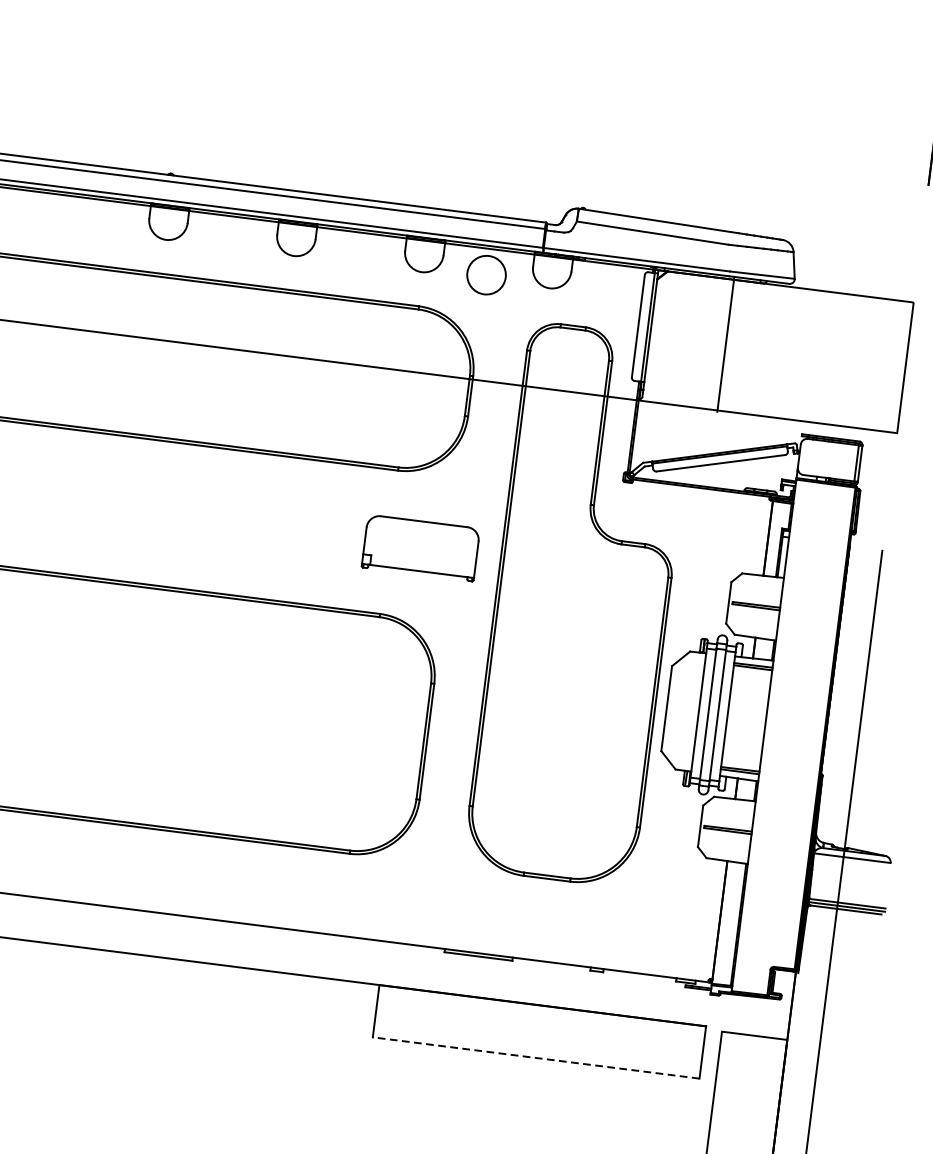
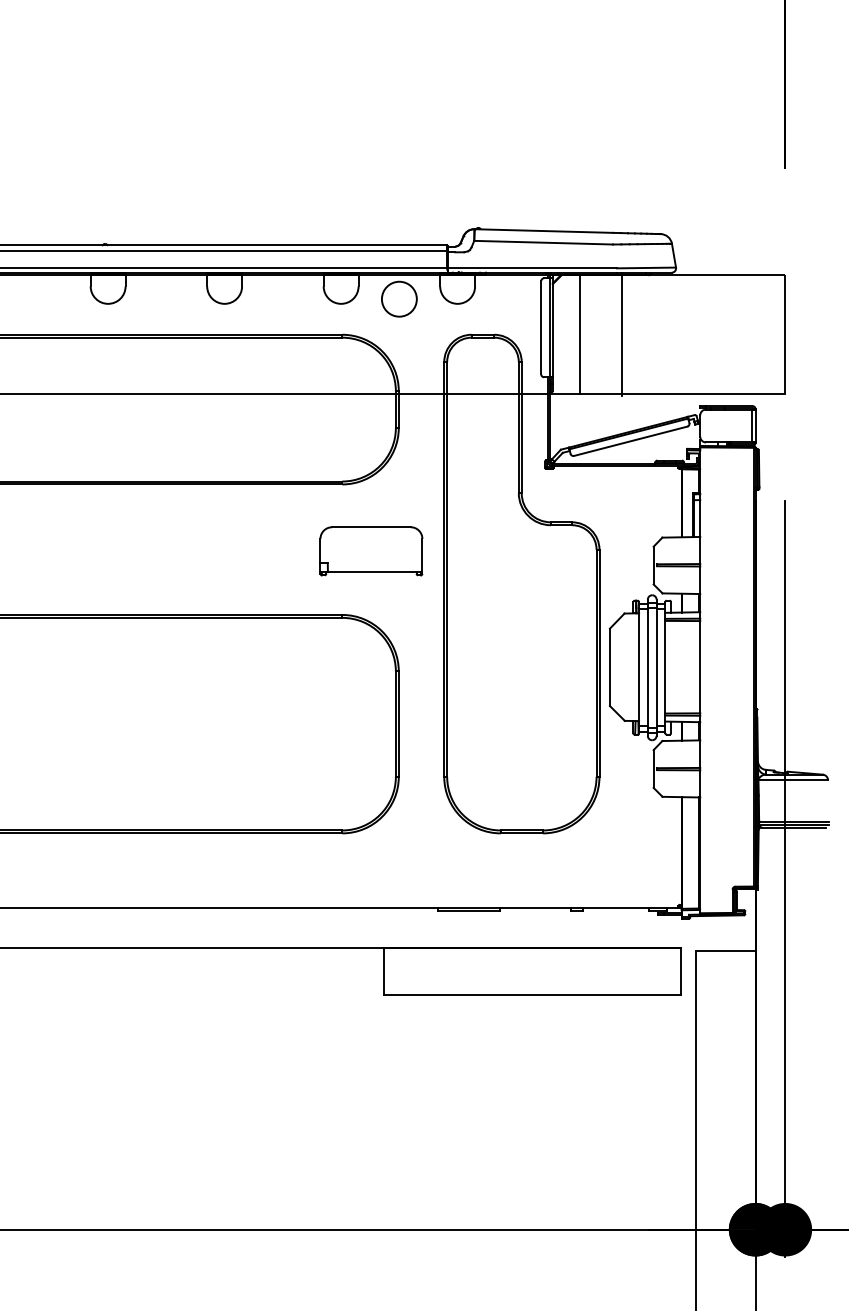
line: (680, 339) -> (580, 334), added
line: (536, 1058) -> (532, 995), dashed -> solid

